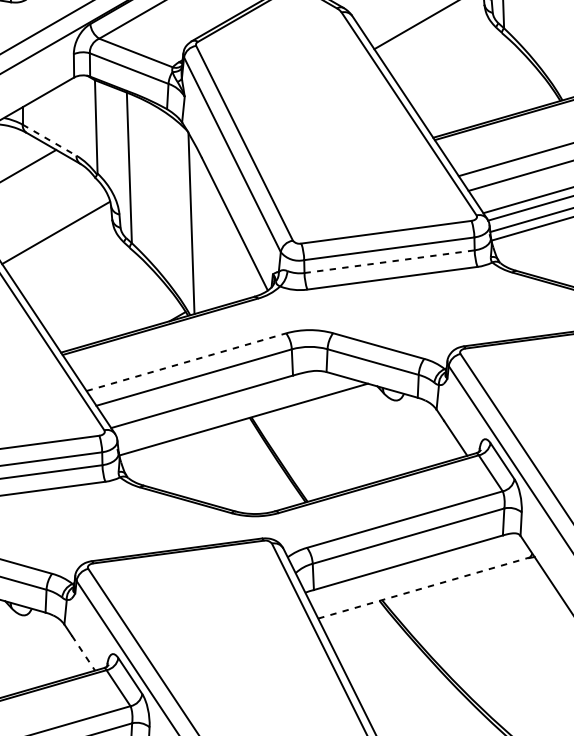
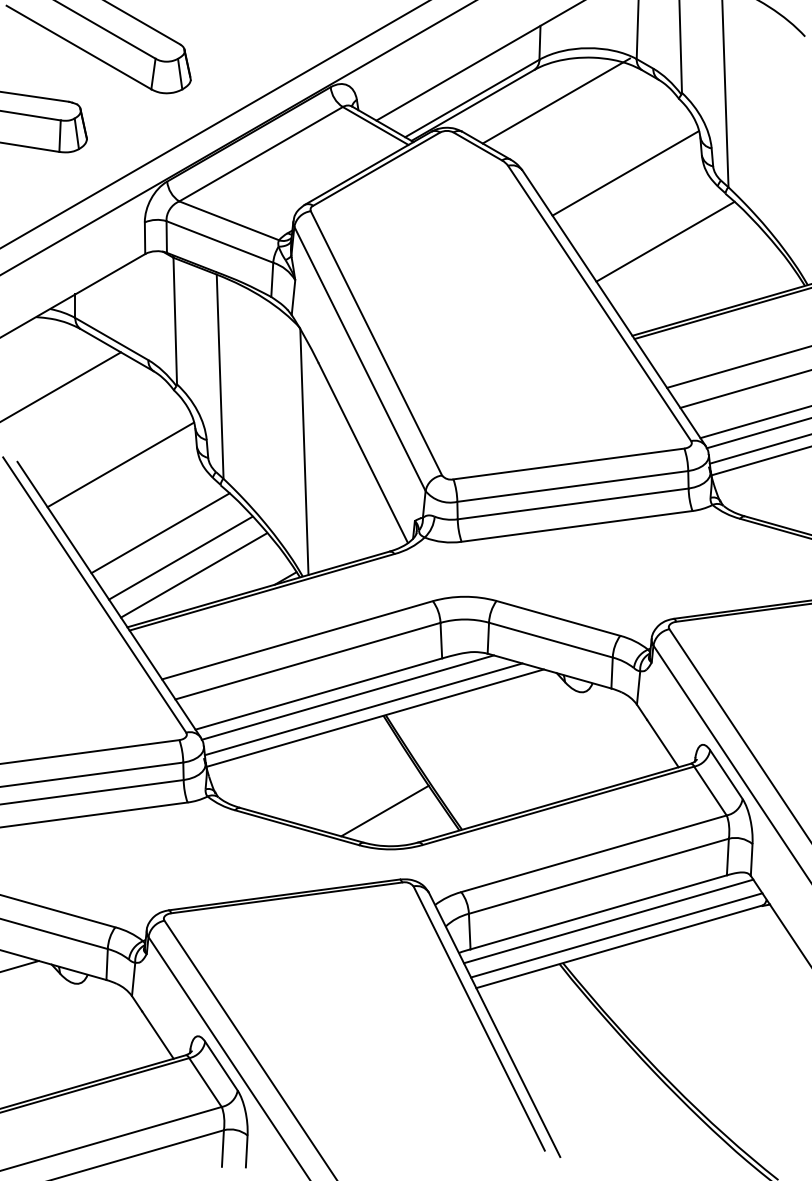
line: (457, 68) -> (665, 241), added
line: (50, 140) -> (112, 339), dashed -> solid
line: (389, 261) -> (573, 503), dashed -> solid
line: (85, 283) -> (160, 533), added
line: (100, 301) -> (180, 557), added
line: (110, 314) -> (194, 575), added
line: (186, 362) -> (297, 640), dashed -> solid
line: (223, 404) -> (347, 697), added
line: (235, 413) -> (363, 709), added
line: (250, 487) -> (384, 810), added
line: (415, 569) -> (608, 921), added
line: (421, 579) -> (616, 935), added
line: (423, 587) -> (619, 946), dashed -> solid
line: (83, 653) -> (158, 1035), dashed -> solid

